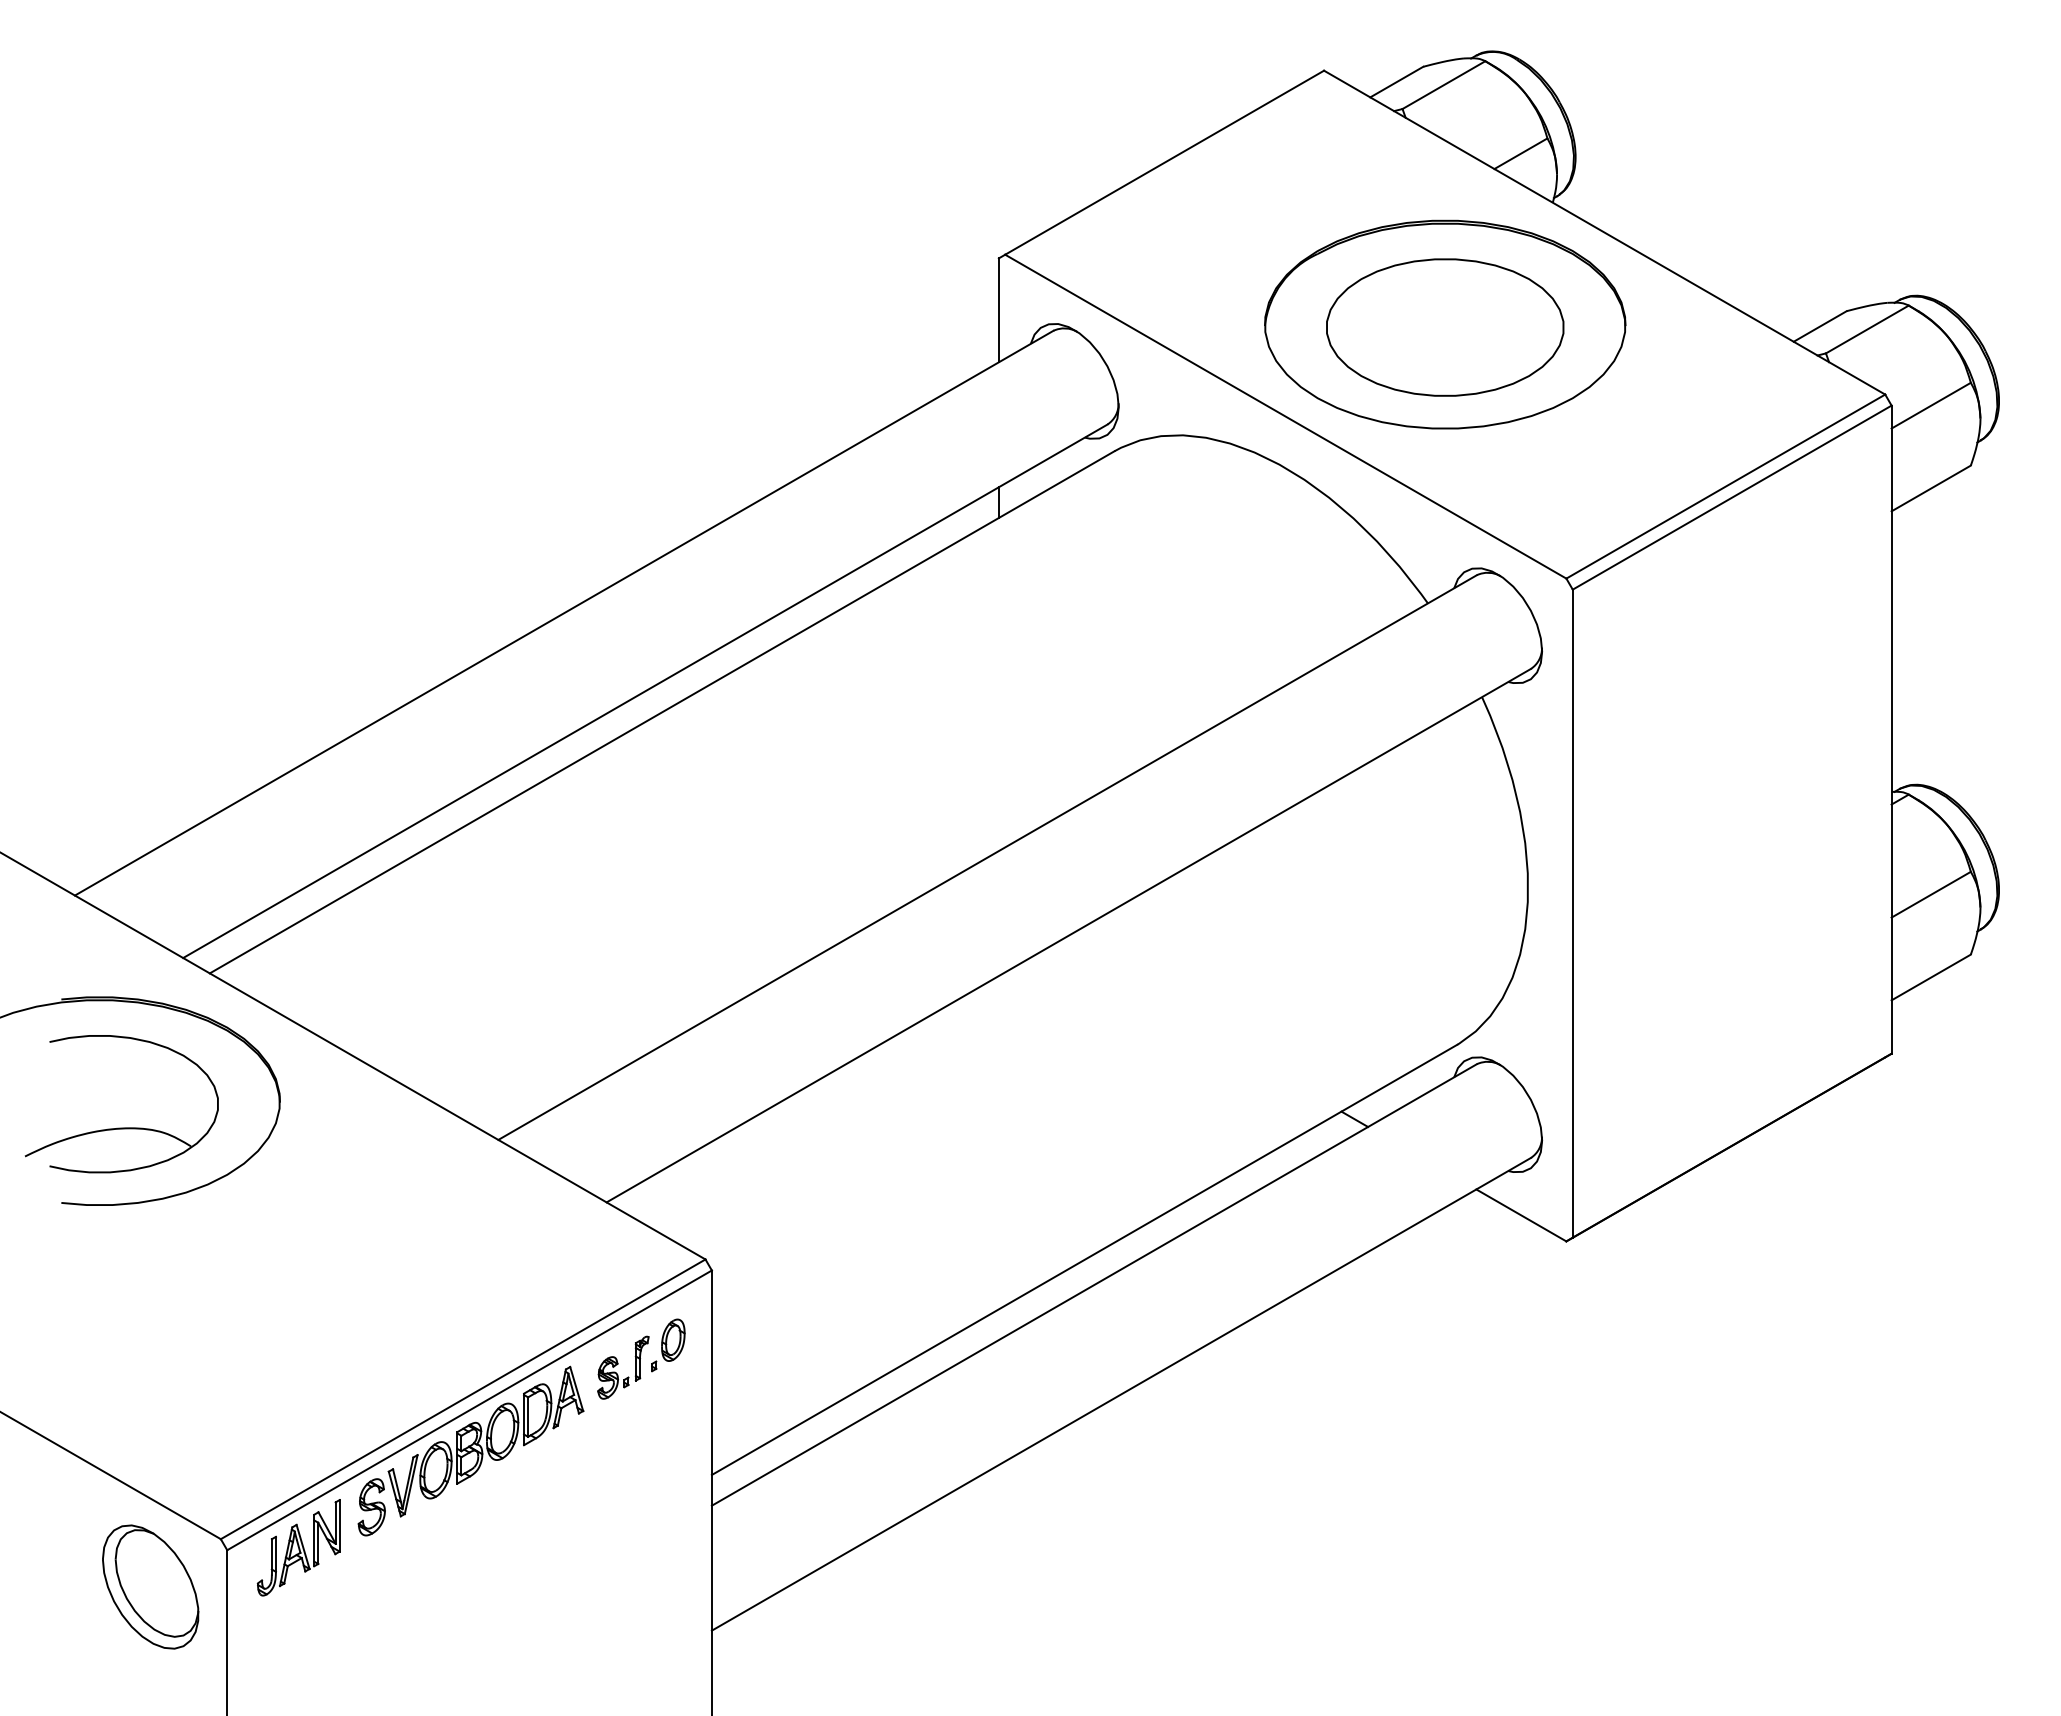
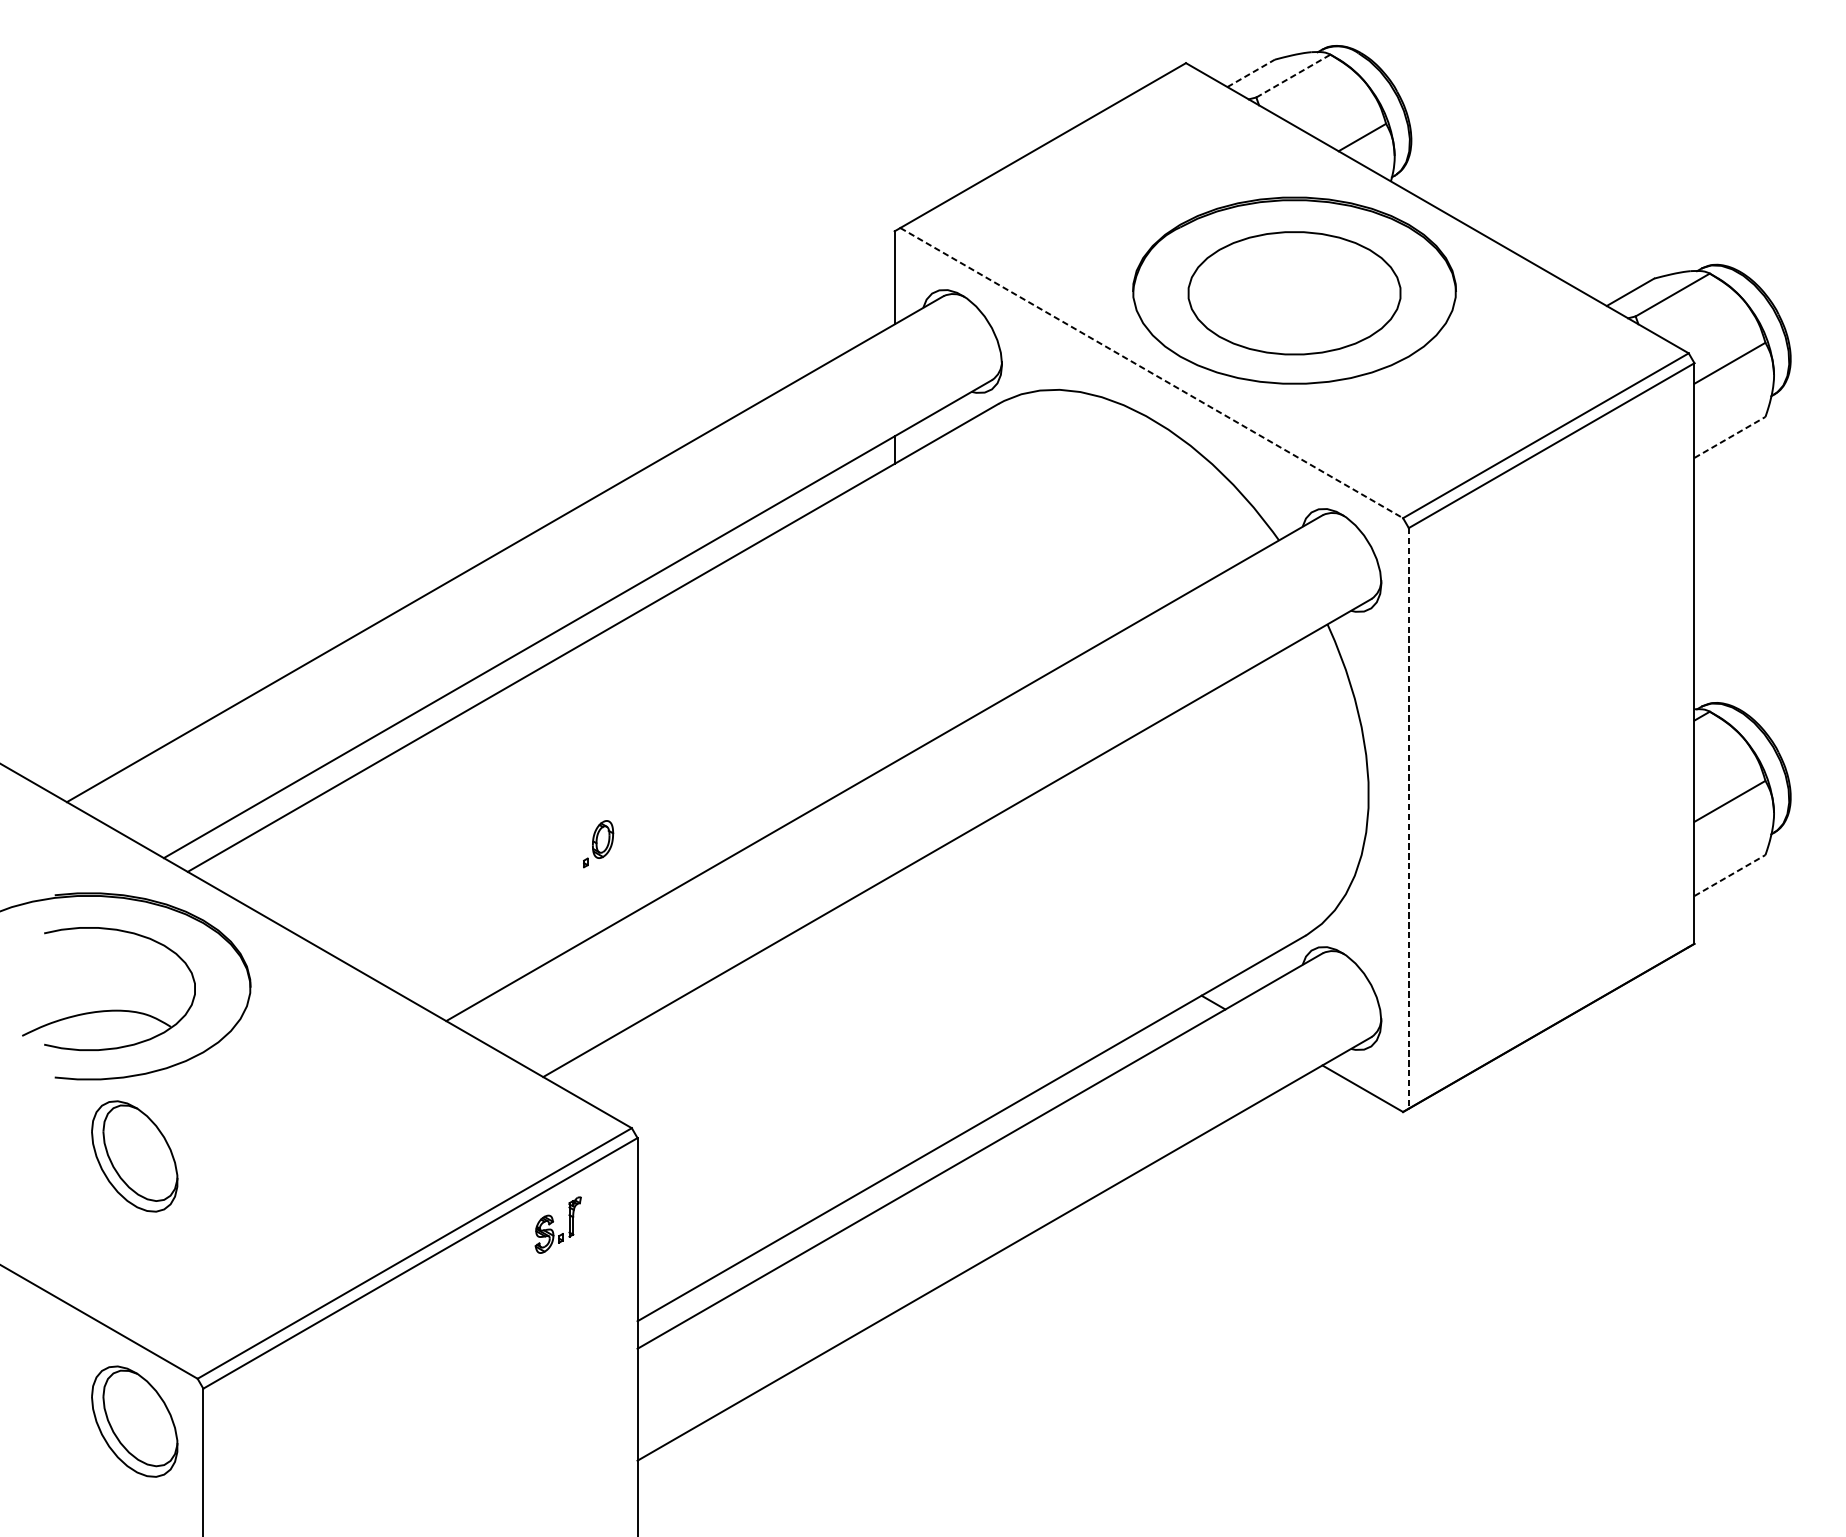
line: (1396, 82) -> (1250, 73), solid -> dashed
line: (1443, 85) -> (1293, 76), solid -> dashed
line: (1285, 416) -> (1151, 372), solid -> dashed
line: (1931, 488) -> (1730, 437), solid -> dashed
line: (1572, 914) -> (1408, 819), solid -> dashed
line: (1931, 977) -> (1730, 875), solid -> dashed
part: (150, 1290) -> (134, 1155), added
part: (668, 1345) -> (598, 844), moved
part: (470, 1450) -> (421, 1299), removed
part: (298, 1547) -> (267, 1386), removed

